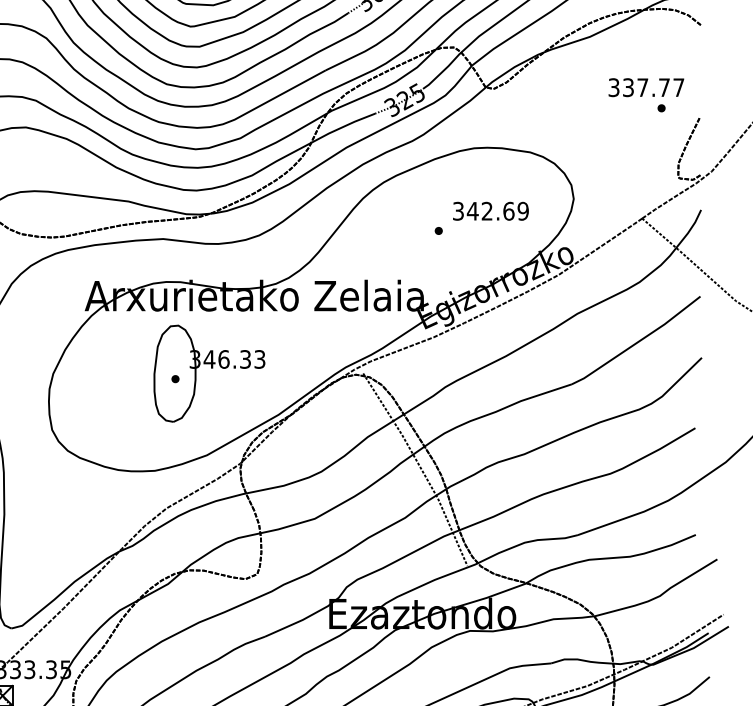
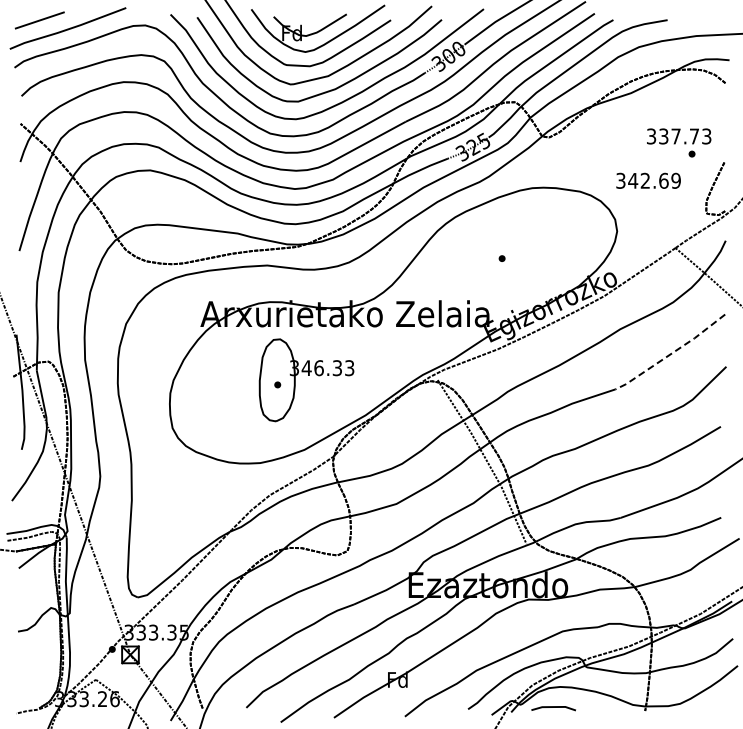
text: (678, 87) -> (706, 136), 337.77 -> 337.73
text: (490, 210) -> (648, 180), moved
line: (637, 342) -> (671, 353), solid -> dashed

